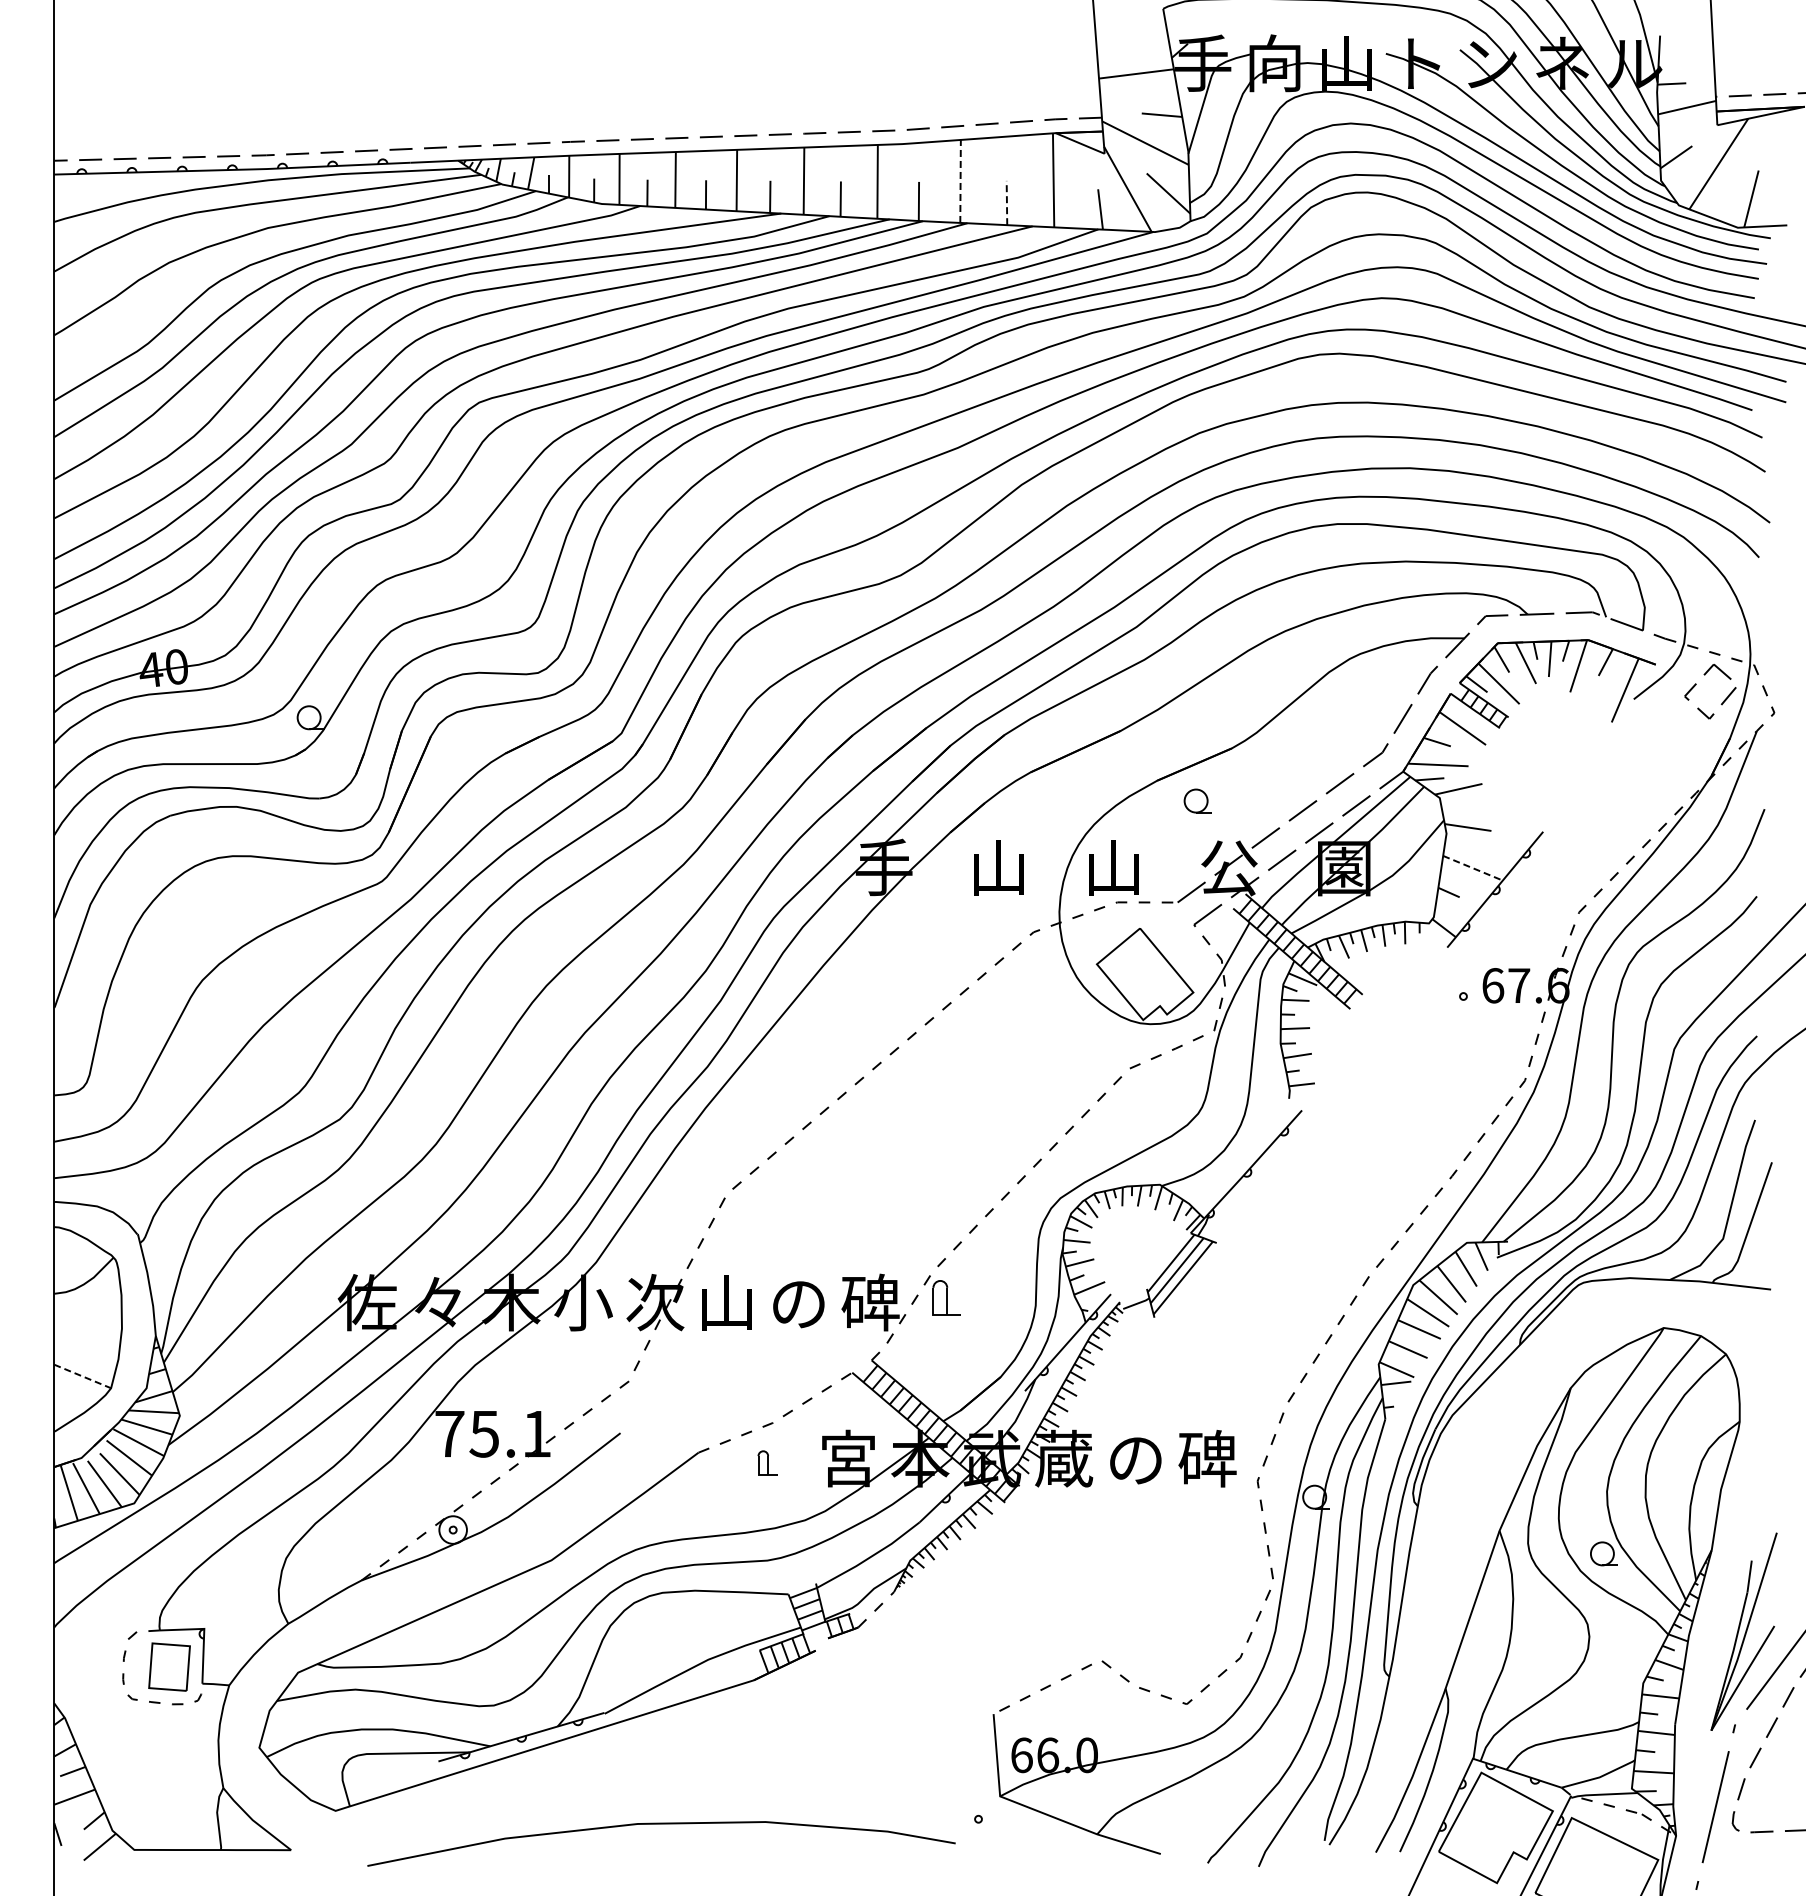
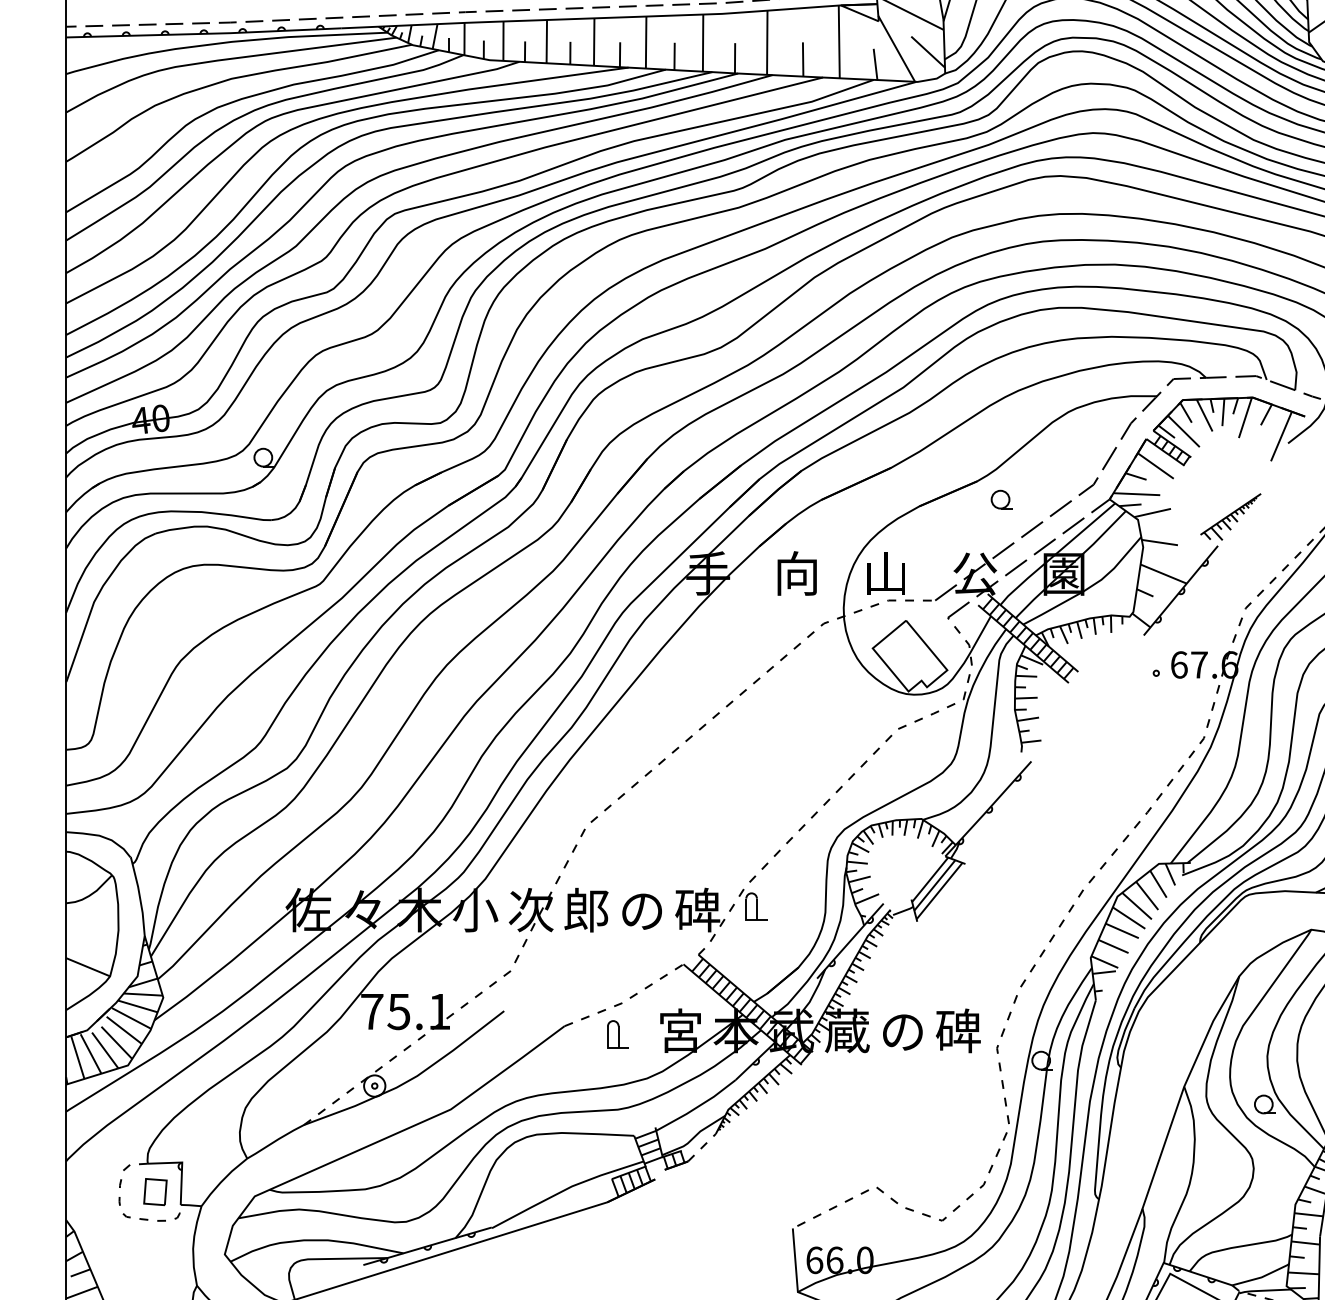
line: (960, 181) -> (767, 42), dashed -> solid
line: (1006, 202) -> (802, 59), dashed -> solid
part: (1559, 794) -> (1230, 517), added
part: (1197, 800) -> (1001, 499), moved
text: (999, 867) -> (797, 573), 山 -> 向
line: (1473, 868) -> (1164, 574), dashed -> solid
text: (726, 1302) -> (586, 910), 山 -> 郎
line: (82, 1376) -> (88, 967), dashed -> solid
part: (767, 1463) -> (617, 1034), size x1.43
part: (169, 1666) -> (155, 1191), size x0.71

